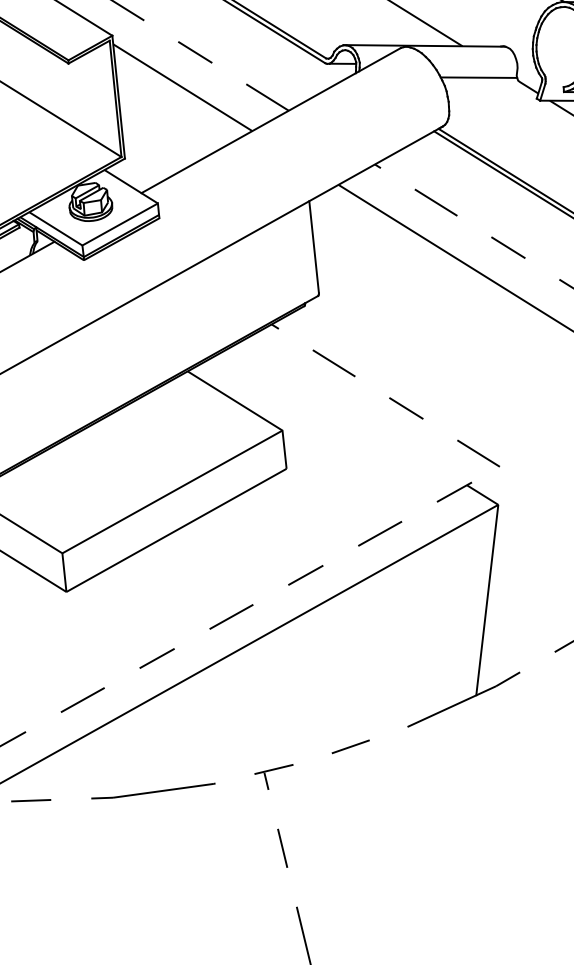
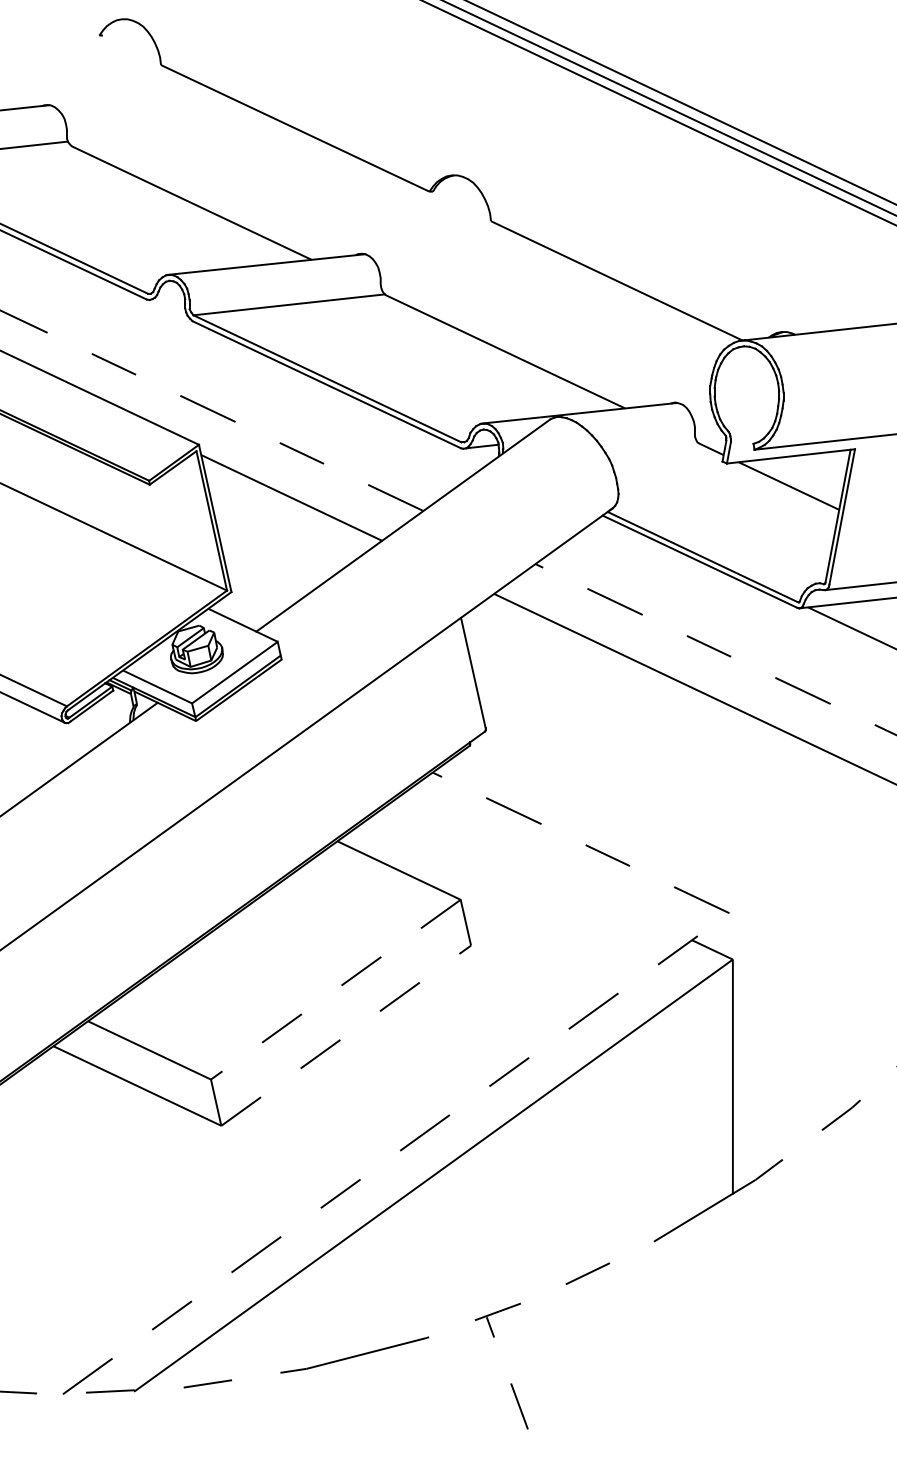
line: (478, 77) -> (649, 444), removed
line: (172, 491) -> (335, 989), solid -> dashed
line: (176, 530) -> (346, 1035), solid -> dashed

